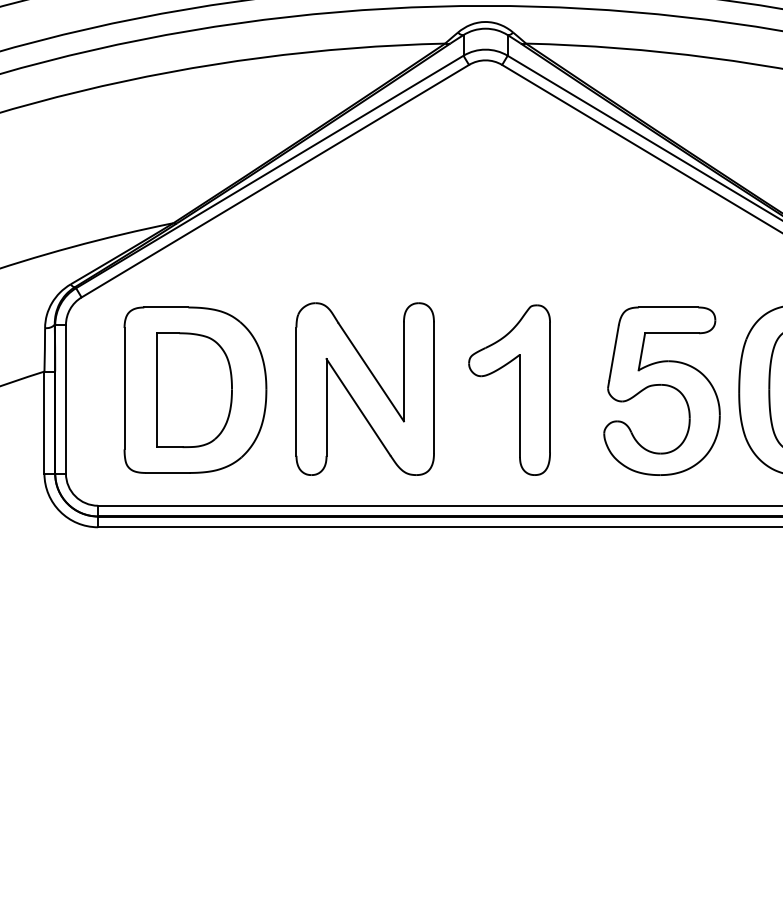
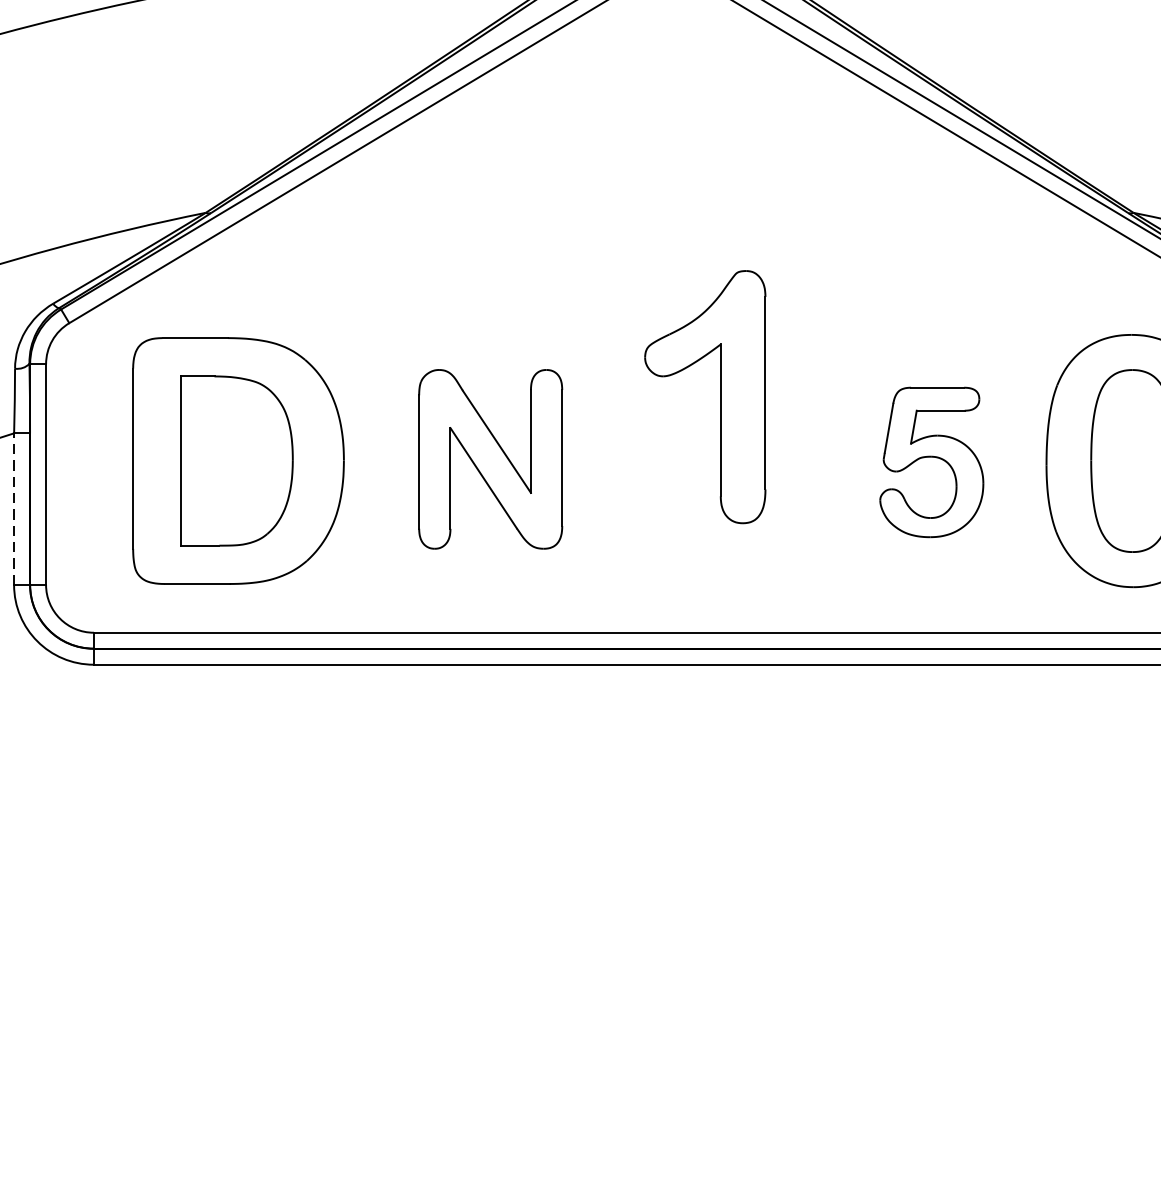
part: (364, 388) -> (489, 458), size x0.7
part: (519, 389) -> (720, 396), moved
part: (661, 390) -> (931, 461), size x0.6
line: (44, 422) -> (14, 509), solid -> dashed

